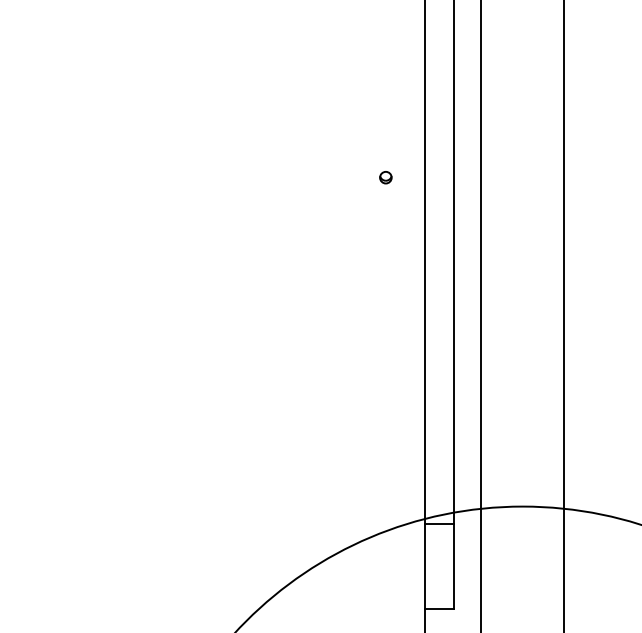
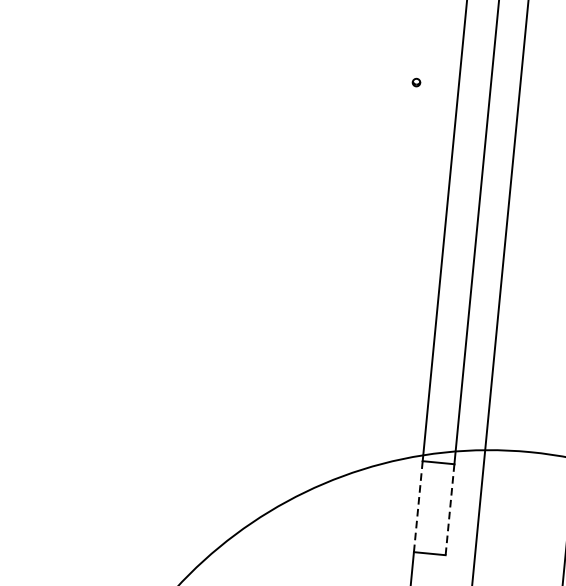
part: (385, 177) -> (416, 82), size x0.6
line: (425, 565) -> (418, 505), solid -> dashed
line: (454, 566) -> (450, 509), solid -> dashed

